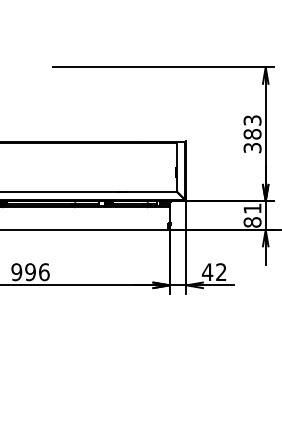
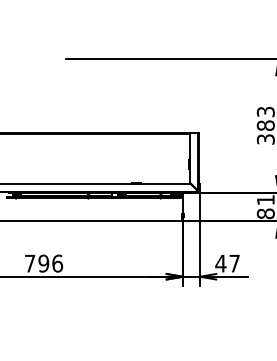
text: (221, 271) -> (234, 262), 42 -> 47
text: (16, 272) -> (29, 263), 996 -> 796

